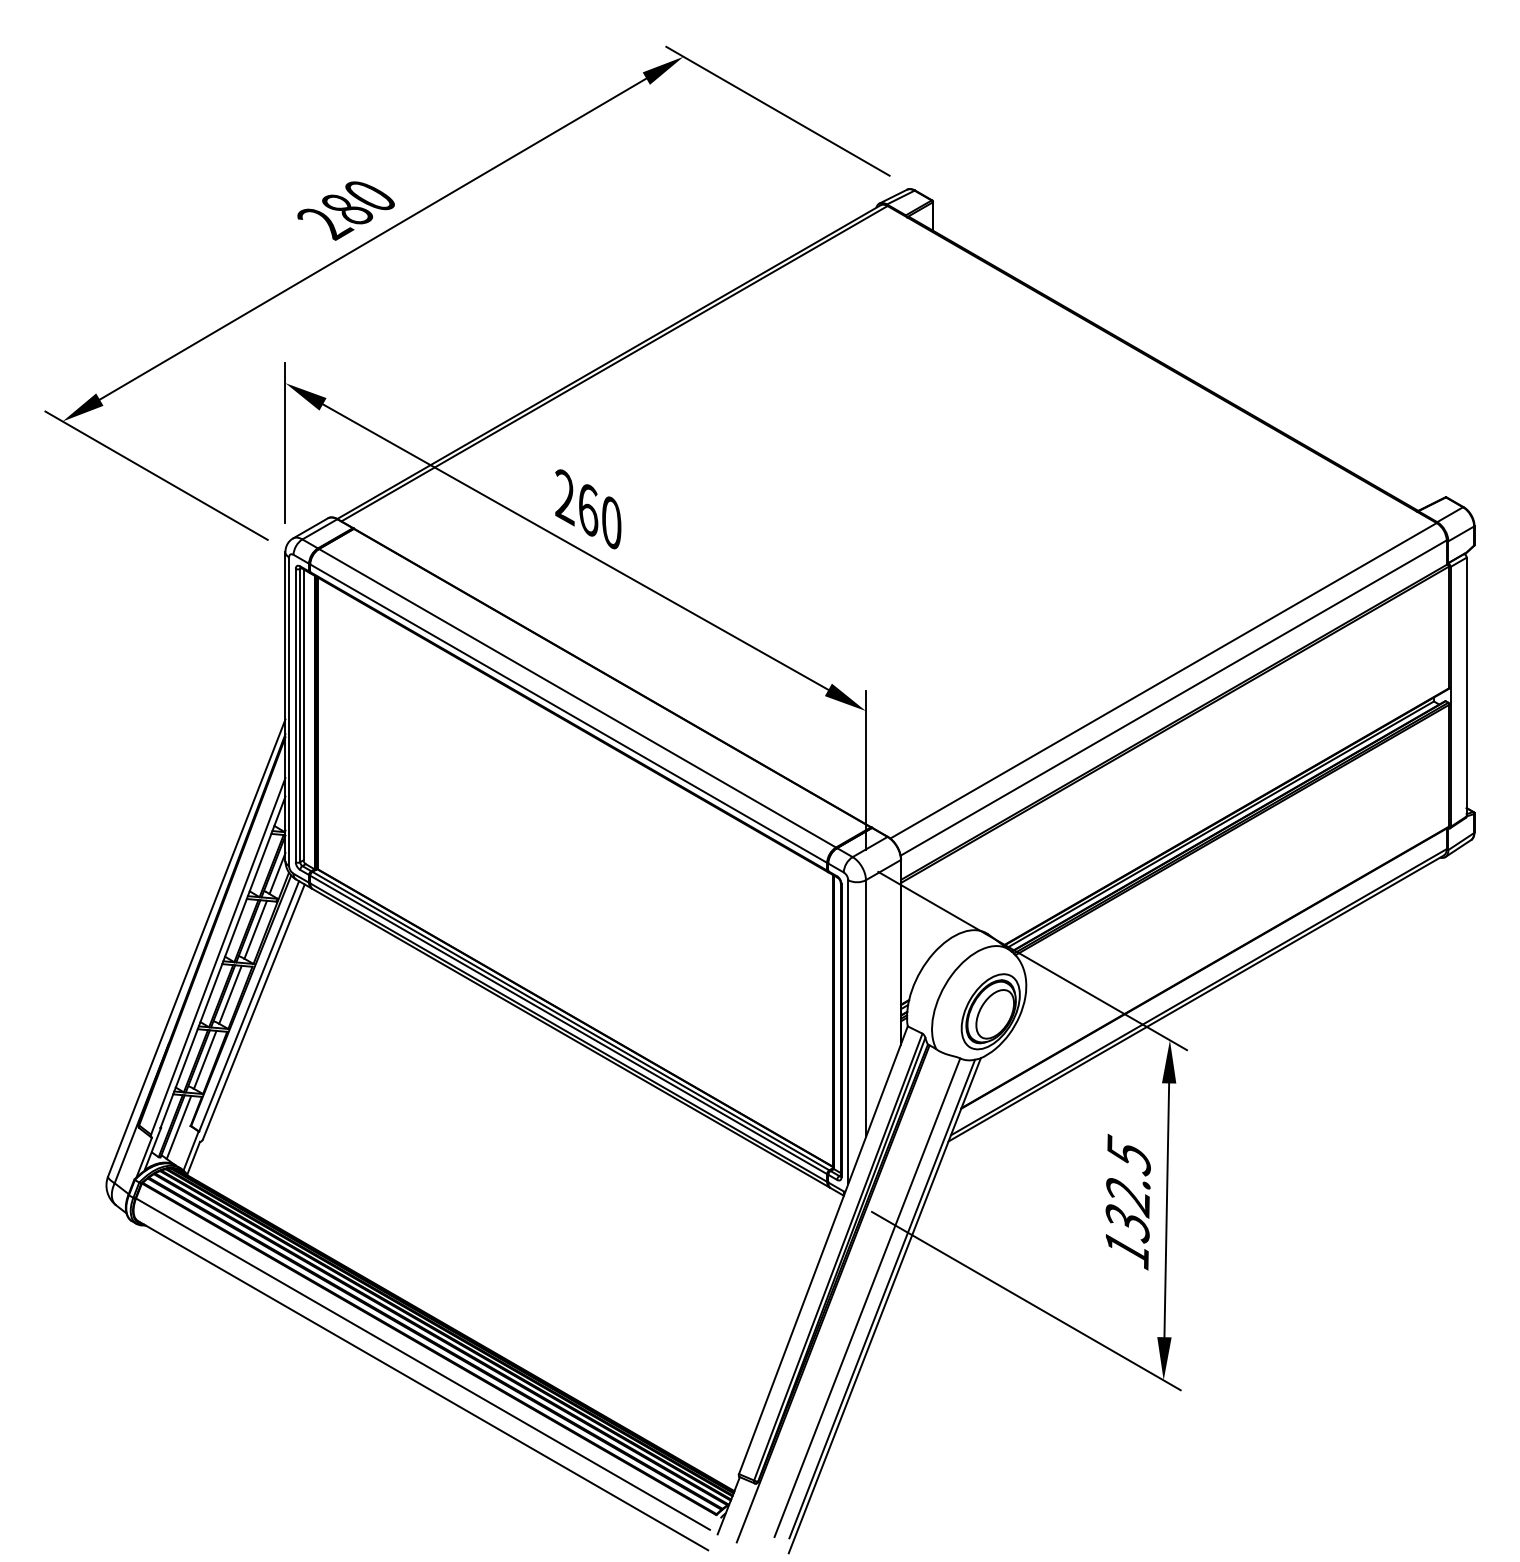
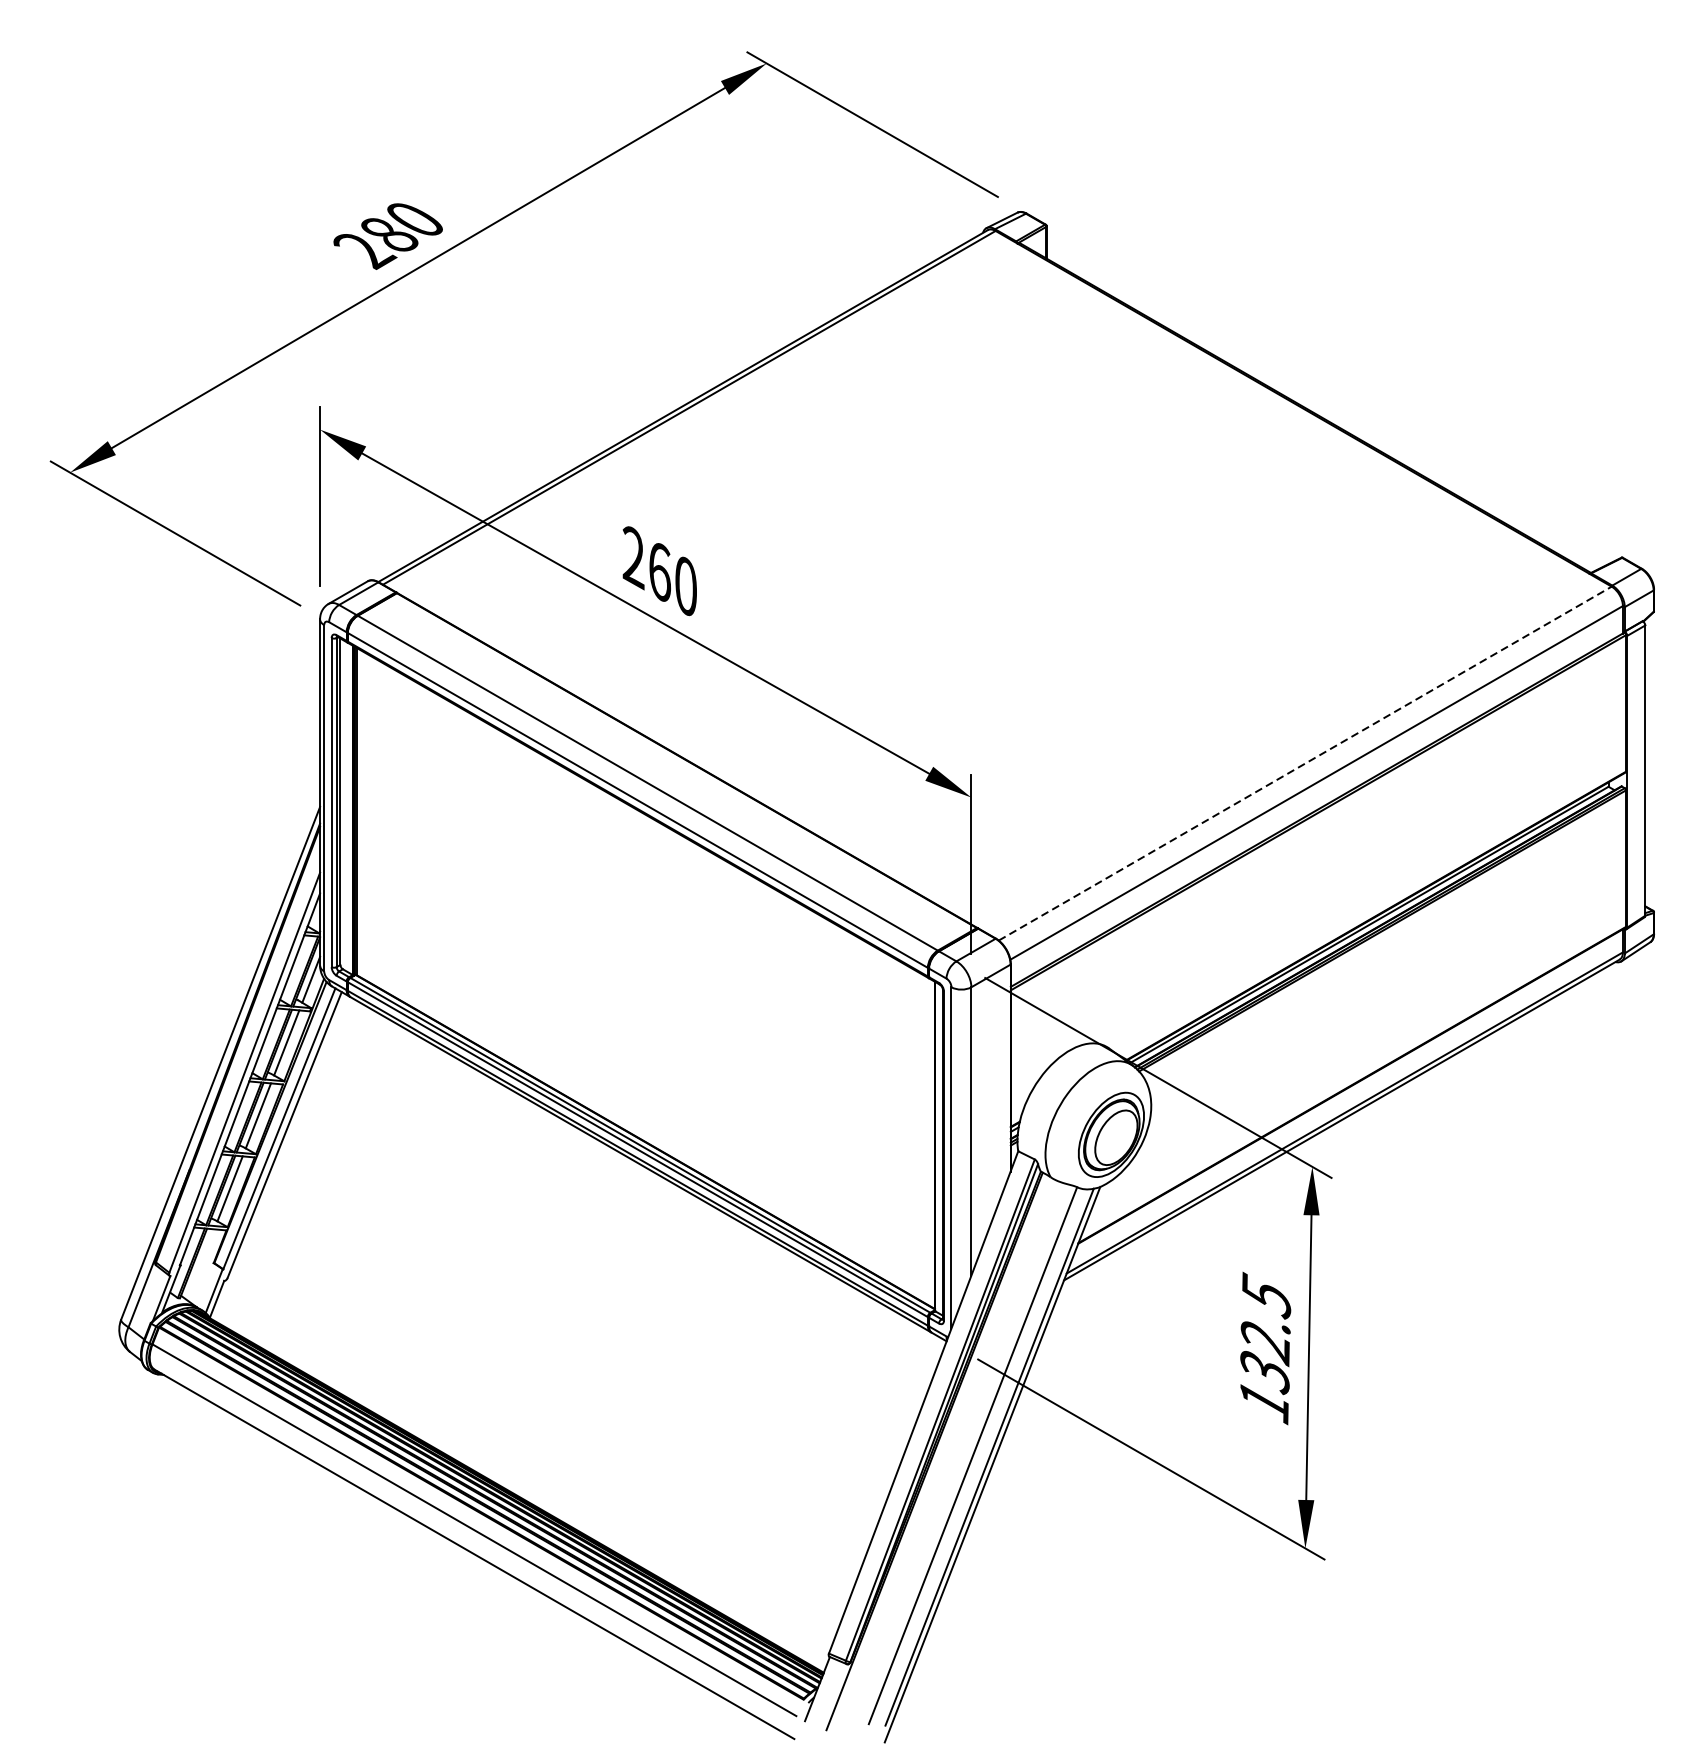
line: (1163, 680) -> (1305, 763), solid -> dashed
line: (178, 1127) -> (200, 1264), removed

